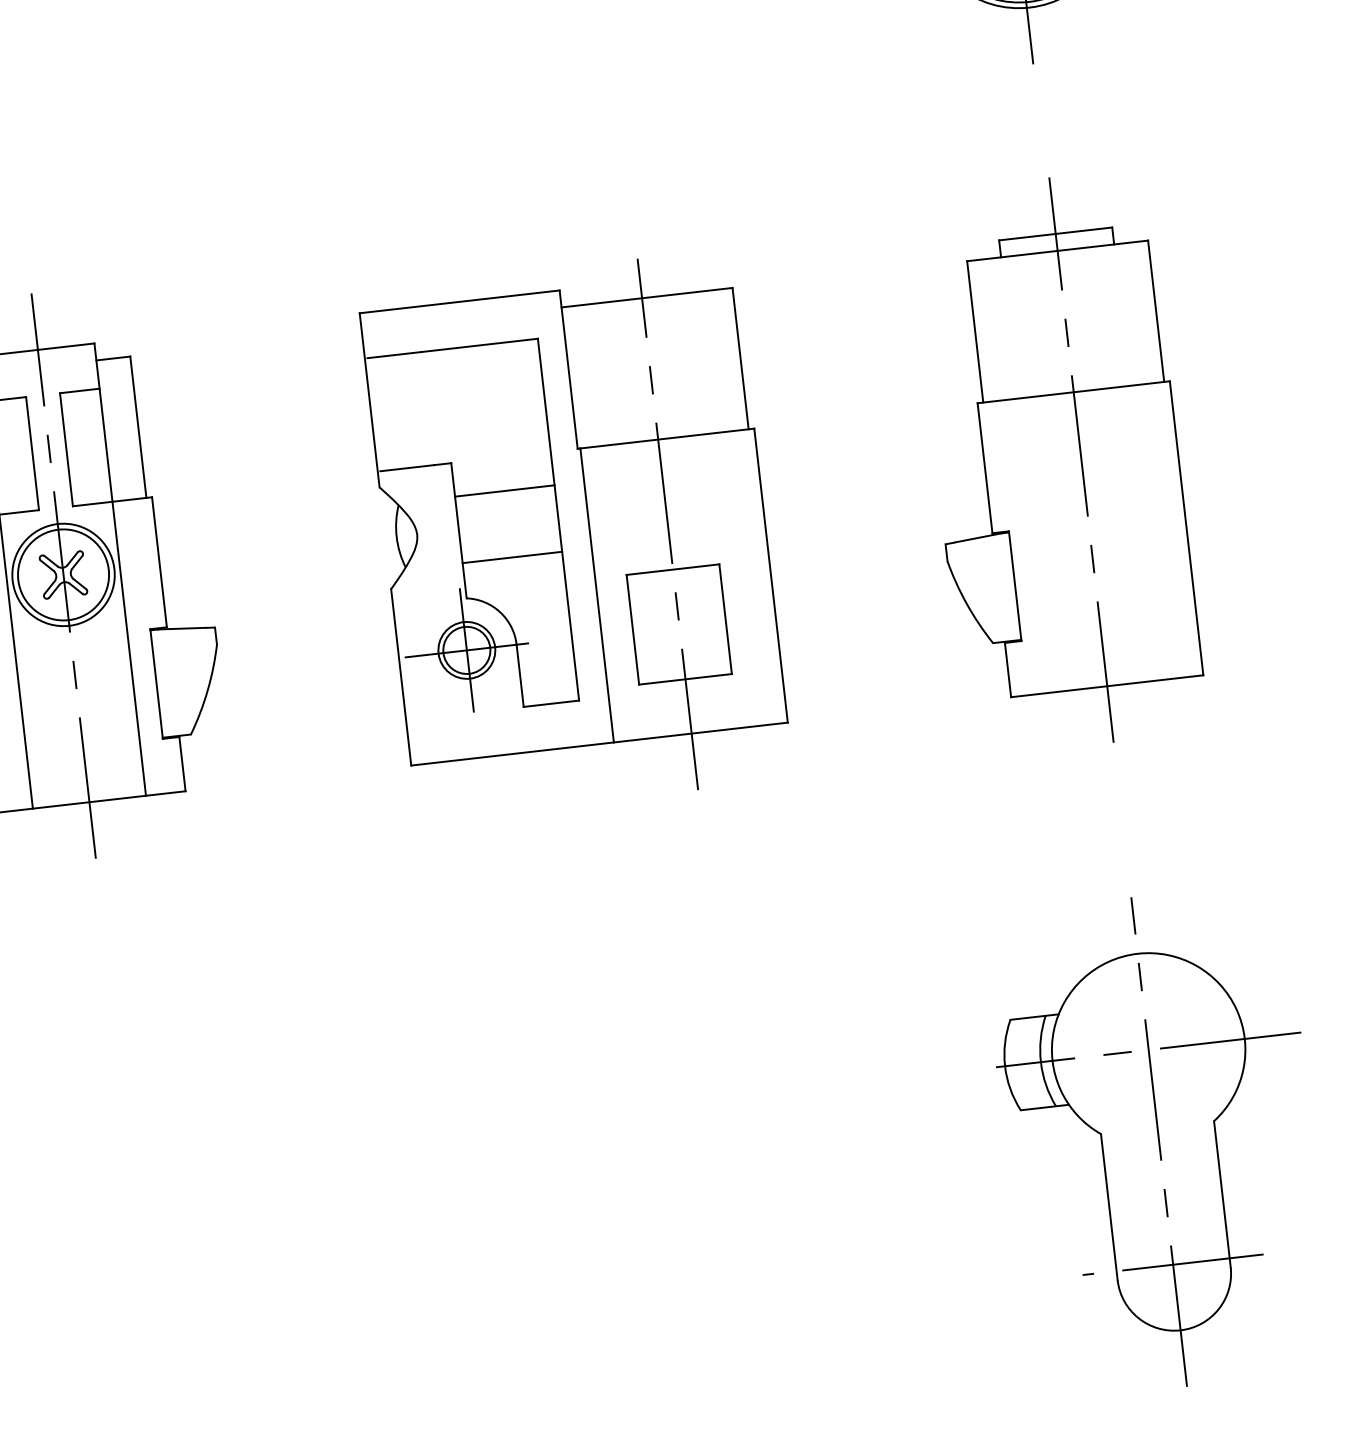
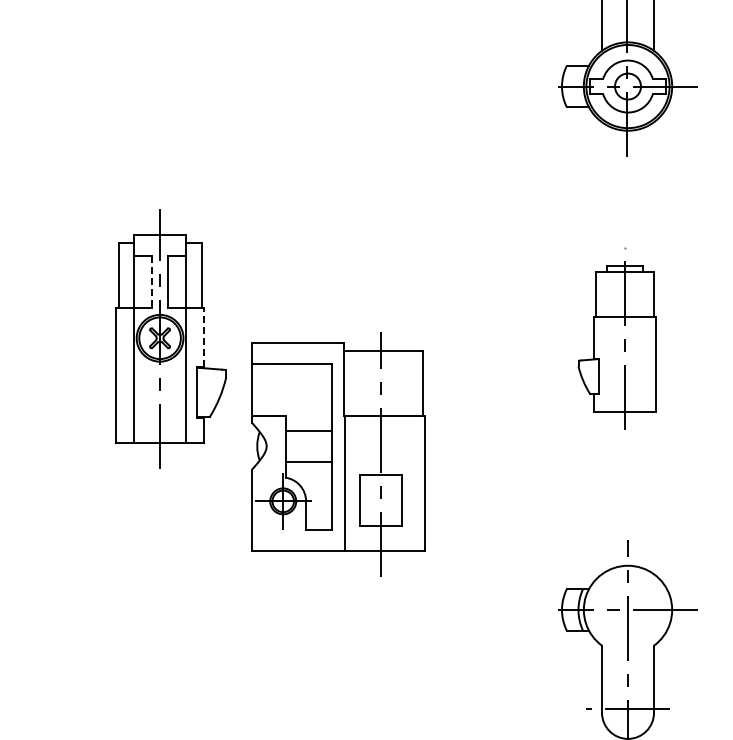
line: (32, 453) -> (152, 281), solid -> dashed
part: (1056, 462) -> (616, 338), size x0.7
part: (575, 534) -> (338, 454), moved
line: (159, 562) -> (204, 337), solid -> dashed

